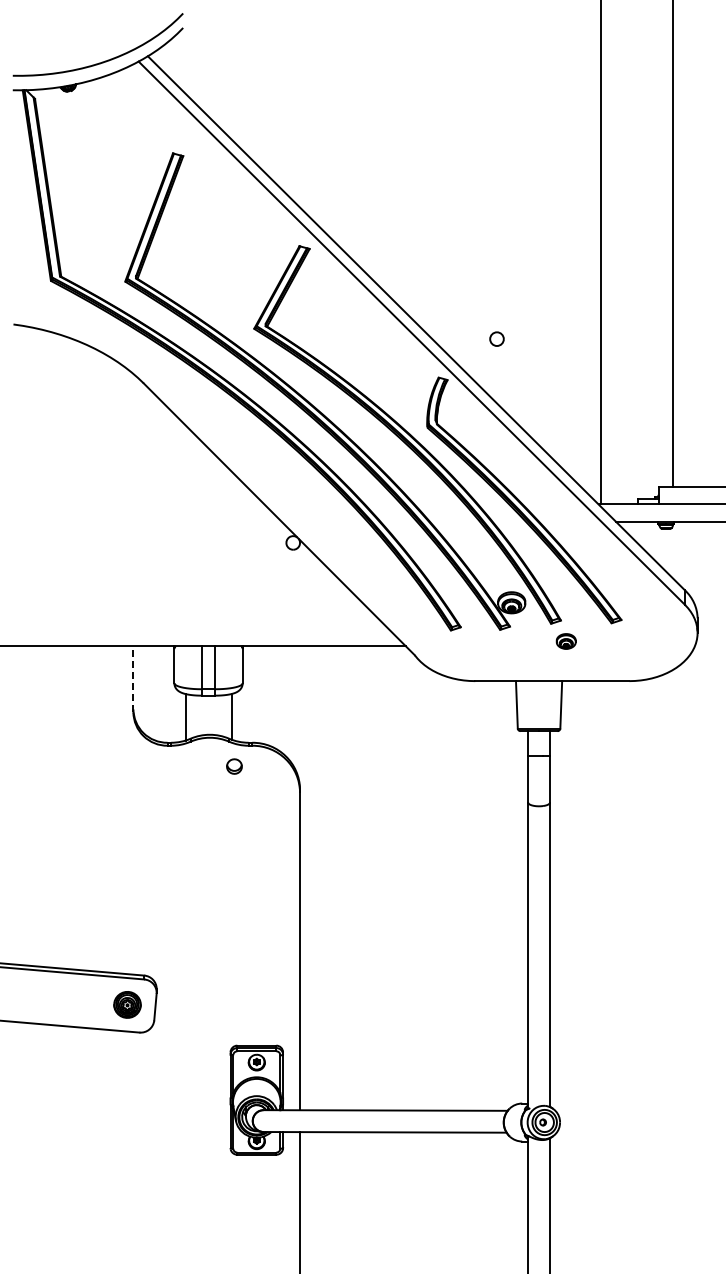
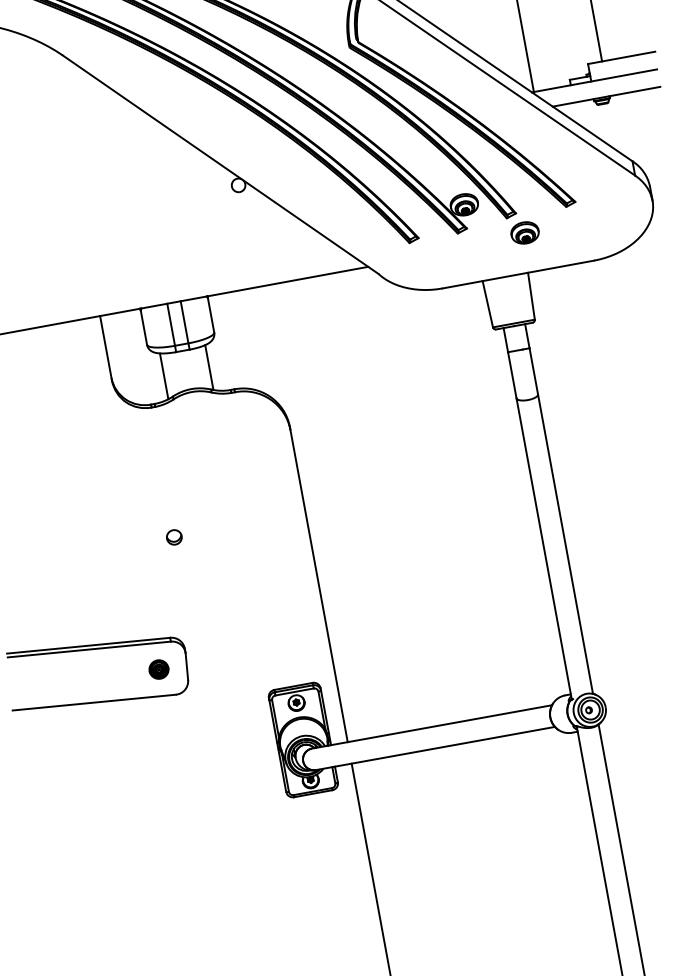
part: (565, 641) -> (524, 233), size x1.43
line: (133, 679) -> (106, 348), dashed -> solid
part: (234, 766) -> (174, 537), moved
part: (127, 1004) -> (158, 669), size x0.71

